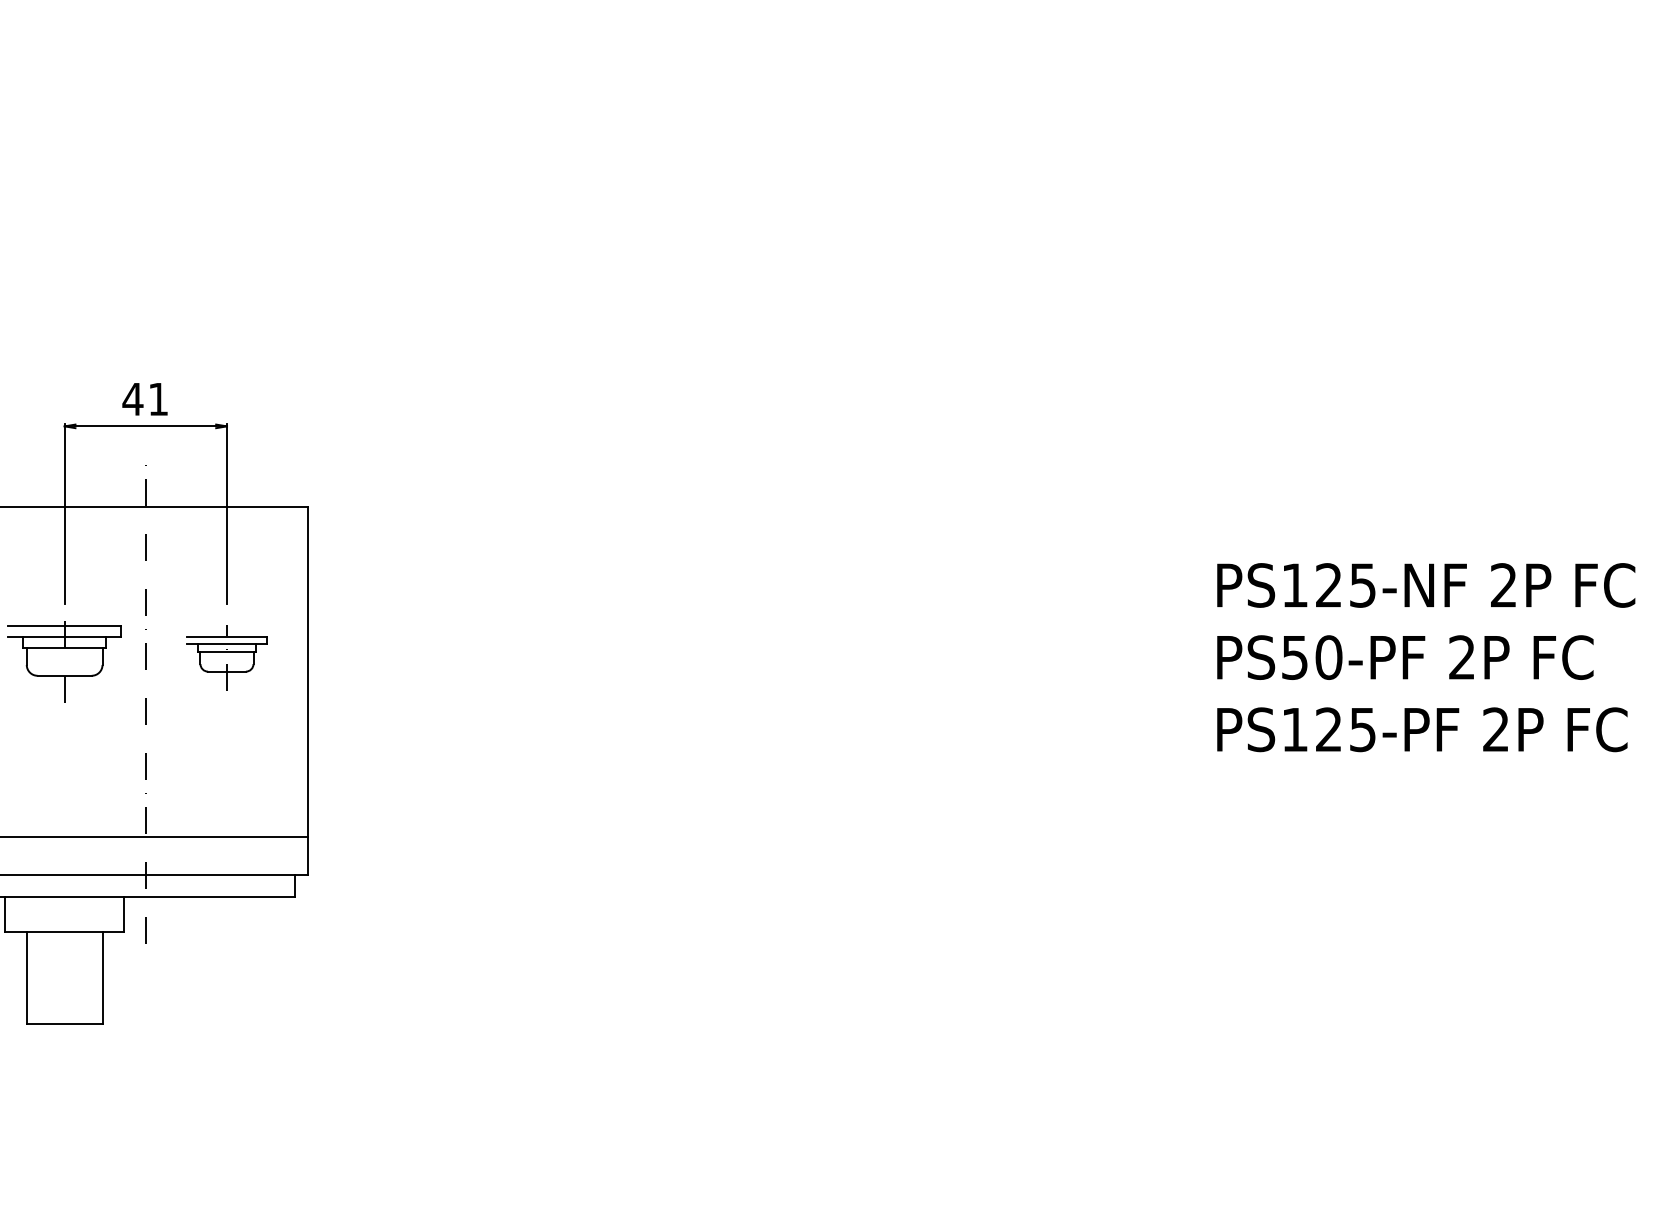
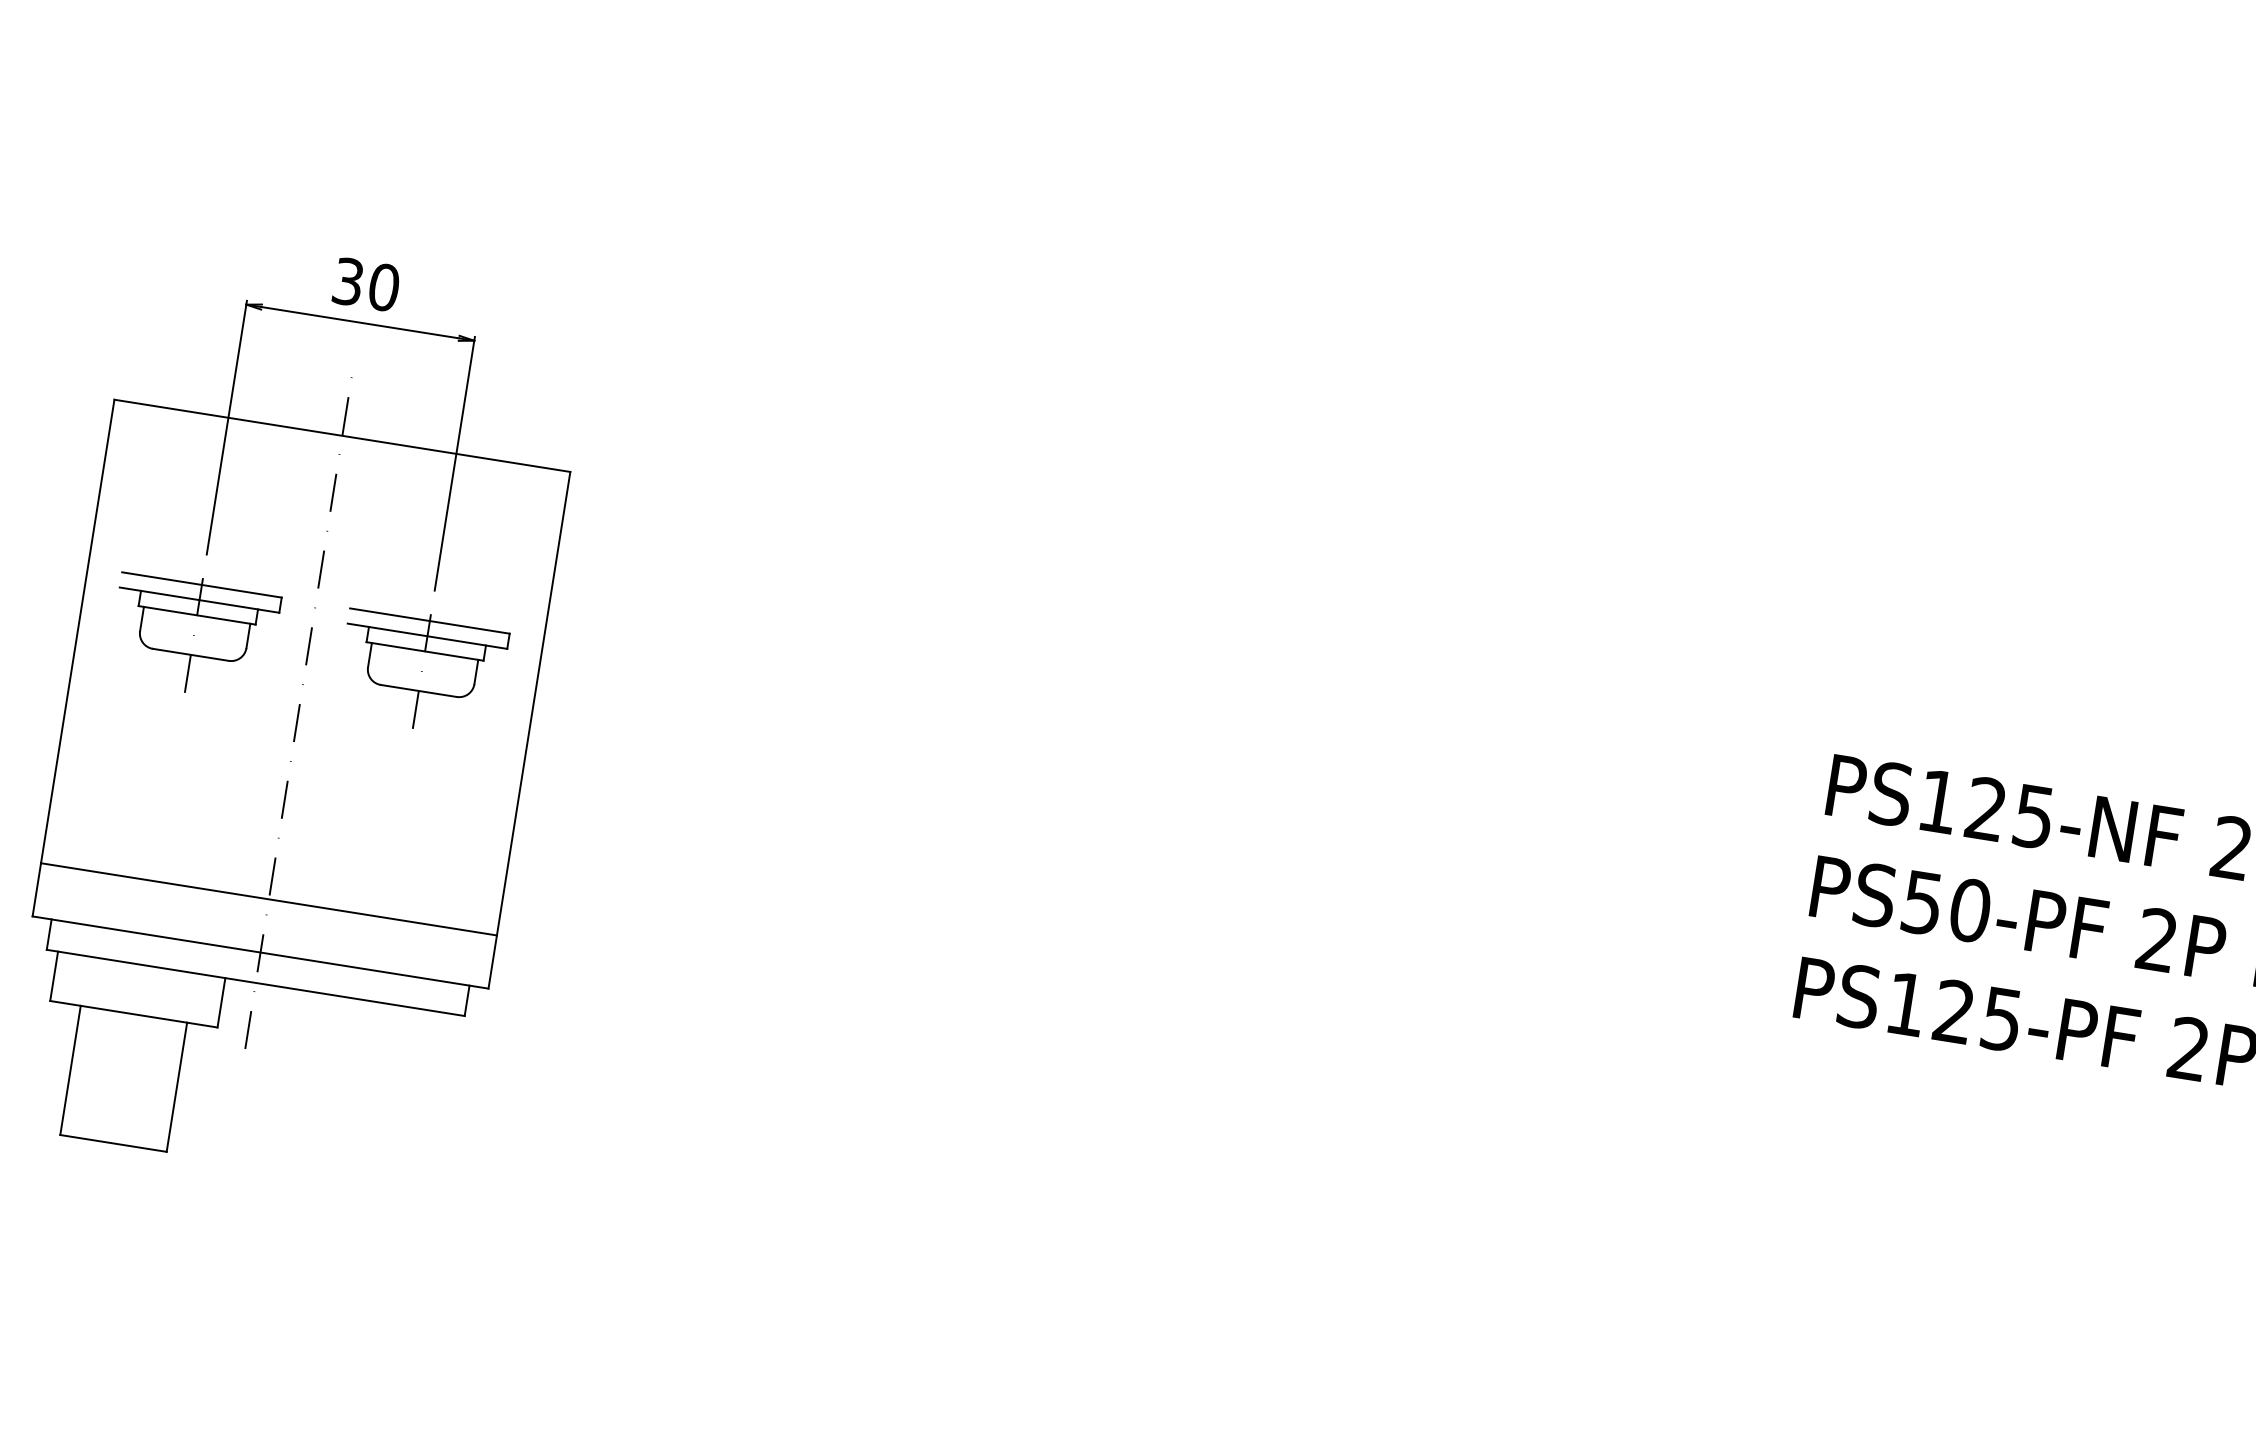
text: (145, 399) -> (365, 284), 41 -> 30
part: (226, 661) -> (421, 670), size x1.43

